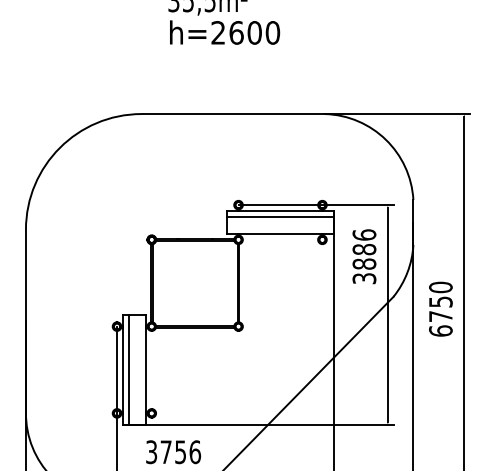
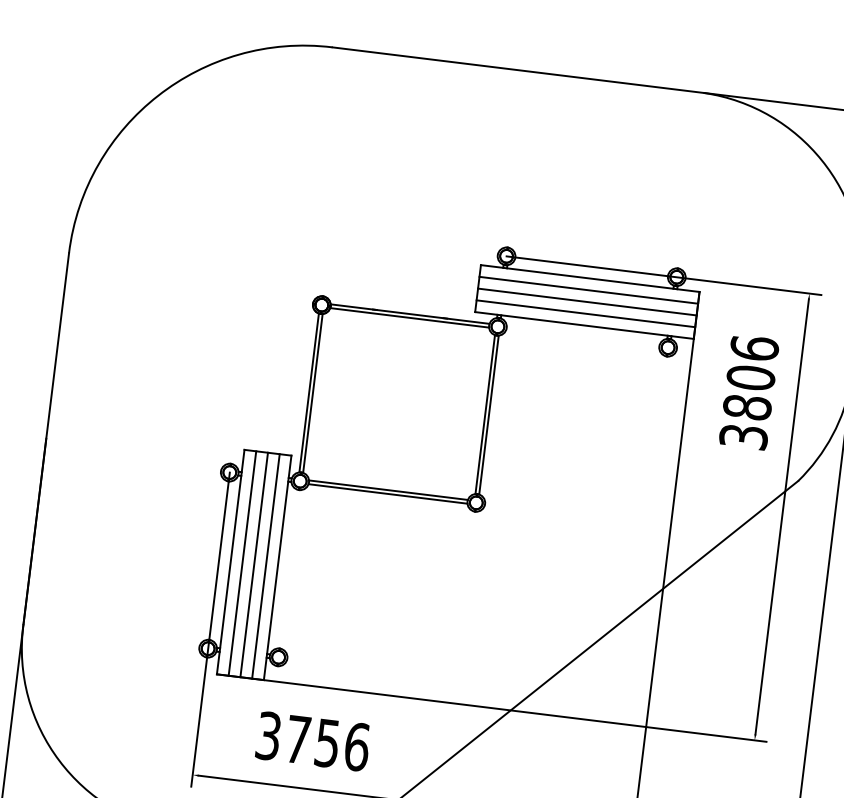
line: (280, 222) -> (587, 302), added
line: (280, 228) -> (585, 314), added
text: (364, 249) -> (751, 377), 3886 -> 3806
line: (134, 369) -> (254, 563), added
line: (140, 369) -> (266, 565), added

